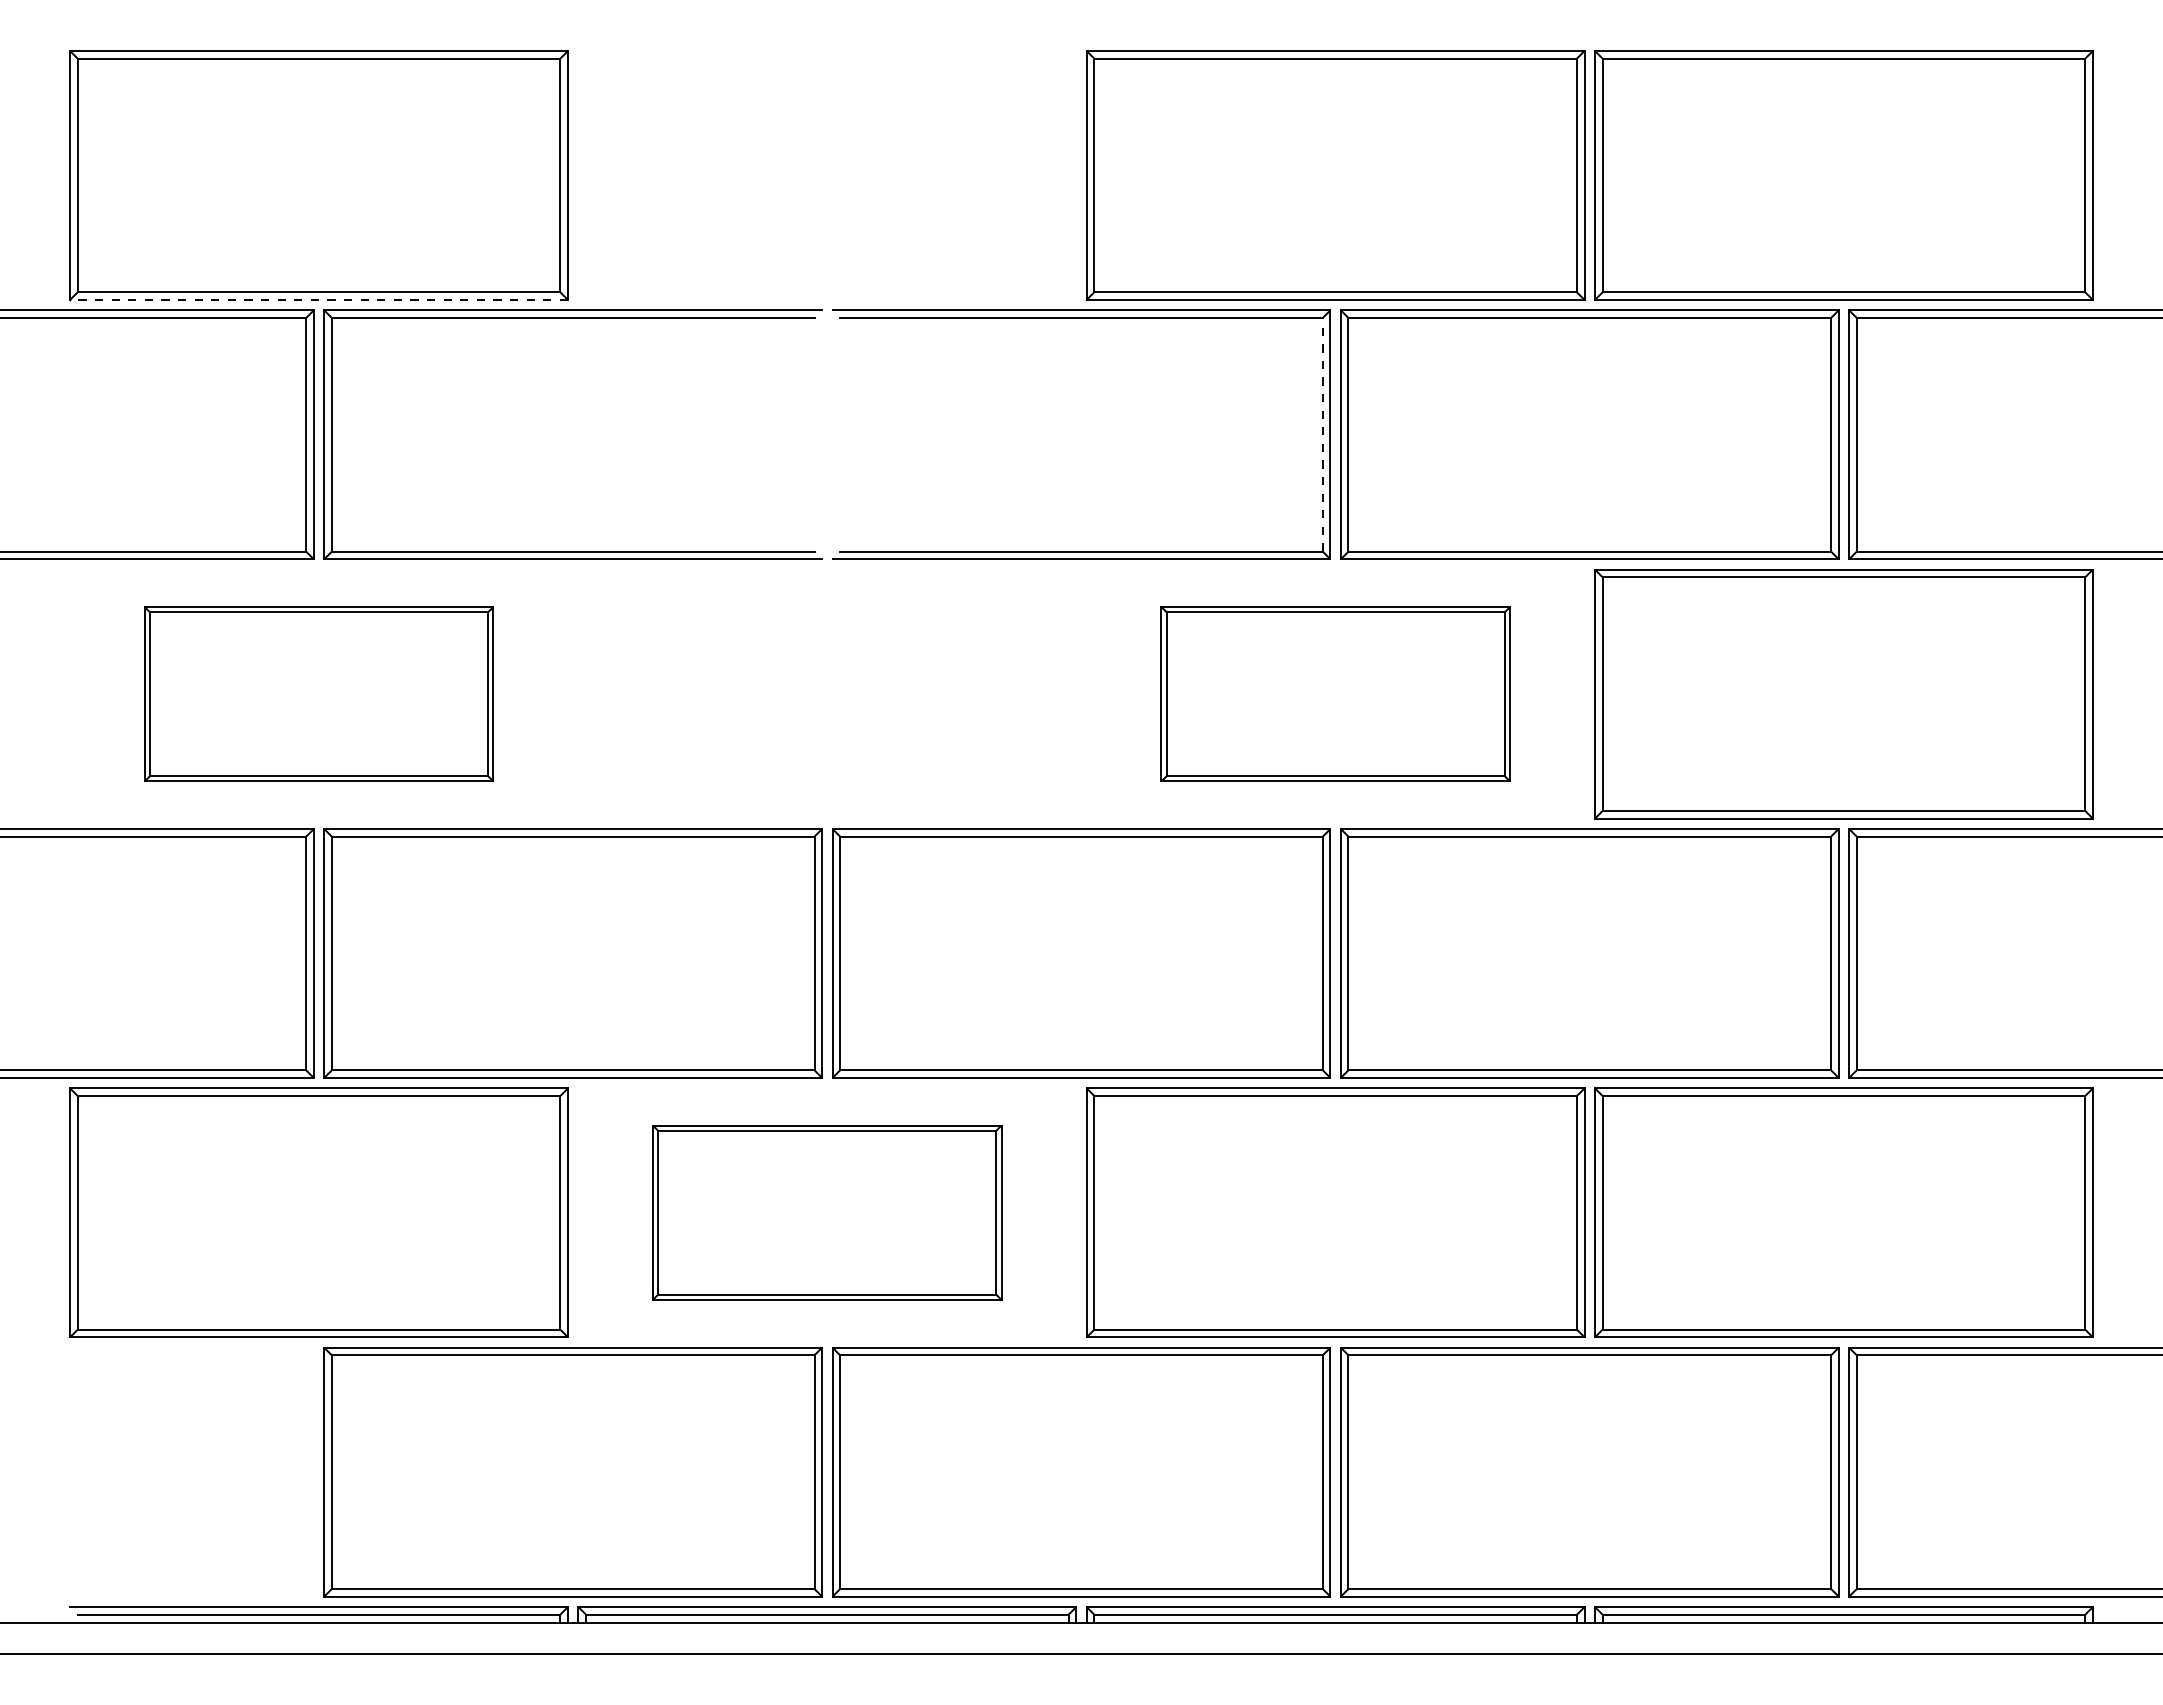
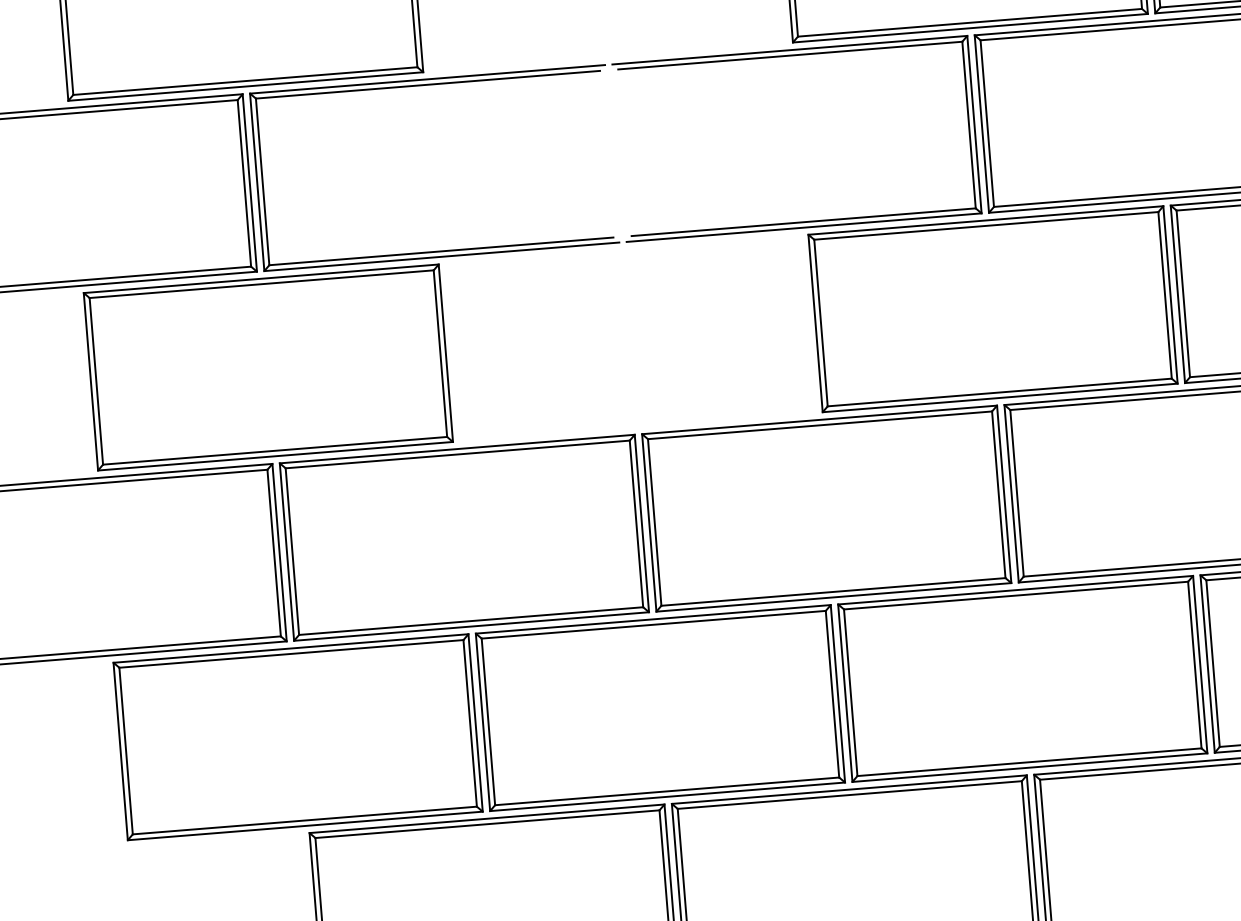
line: (319, 299) -> (246, 86), dashed -> solid
line: (1322, 434) -> (968, 124), dashed -> solid
part: (318, 694) -> (268, 367), size x1.43
part: (1335, 694) -> (992, 309), size x1.43
part: (826, 1212) -> (659, 707), size x1.43

